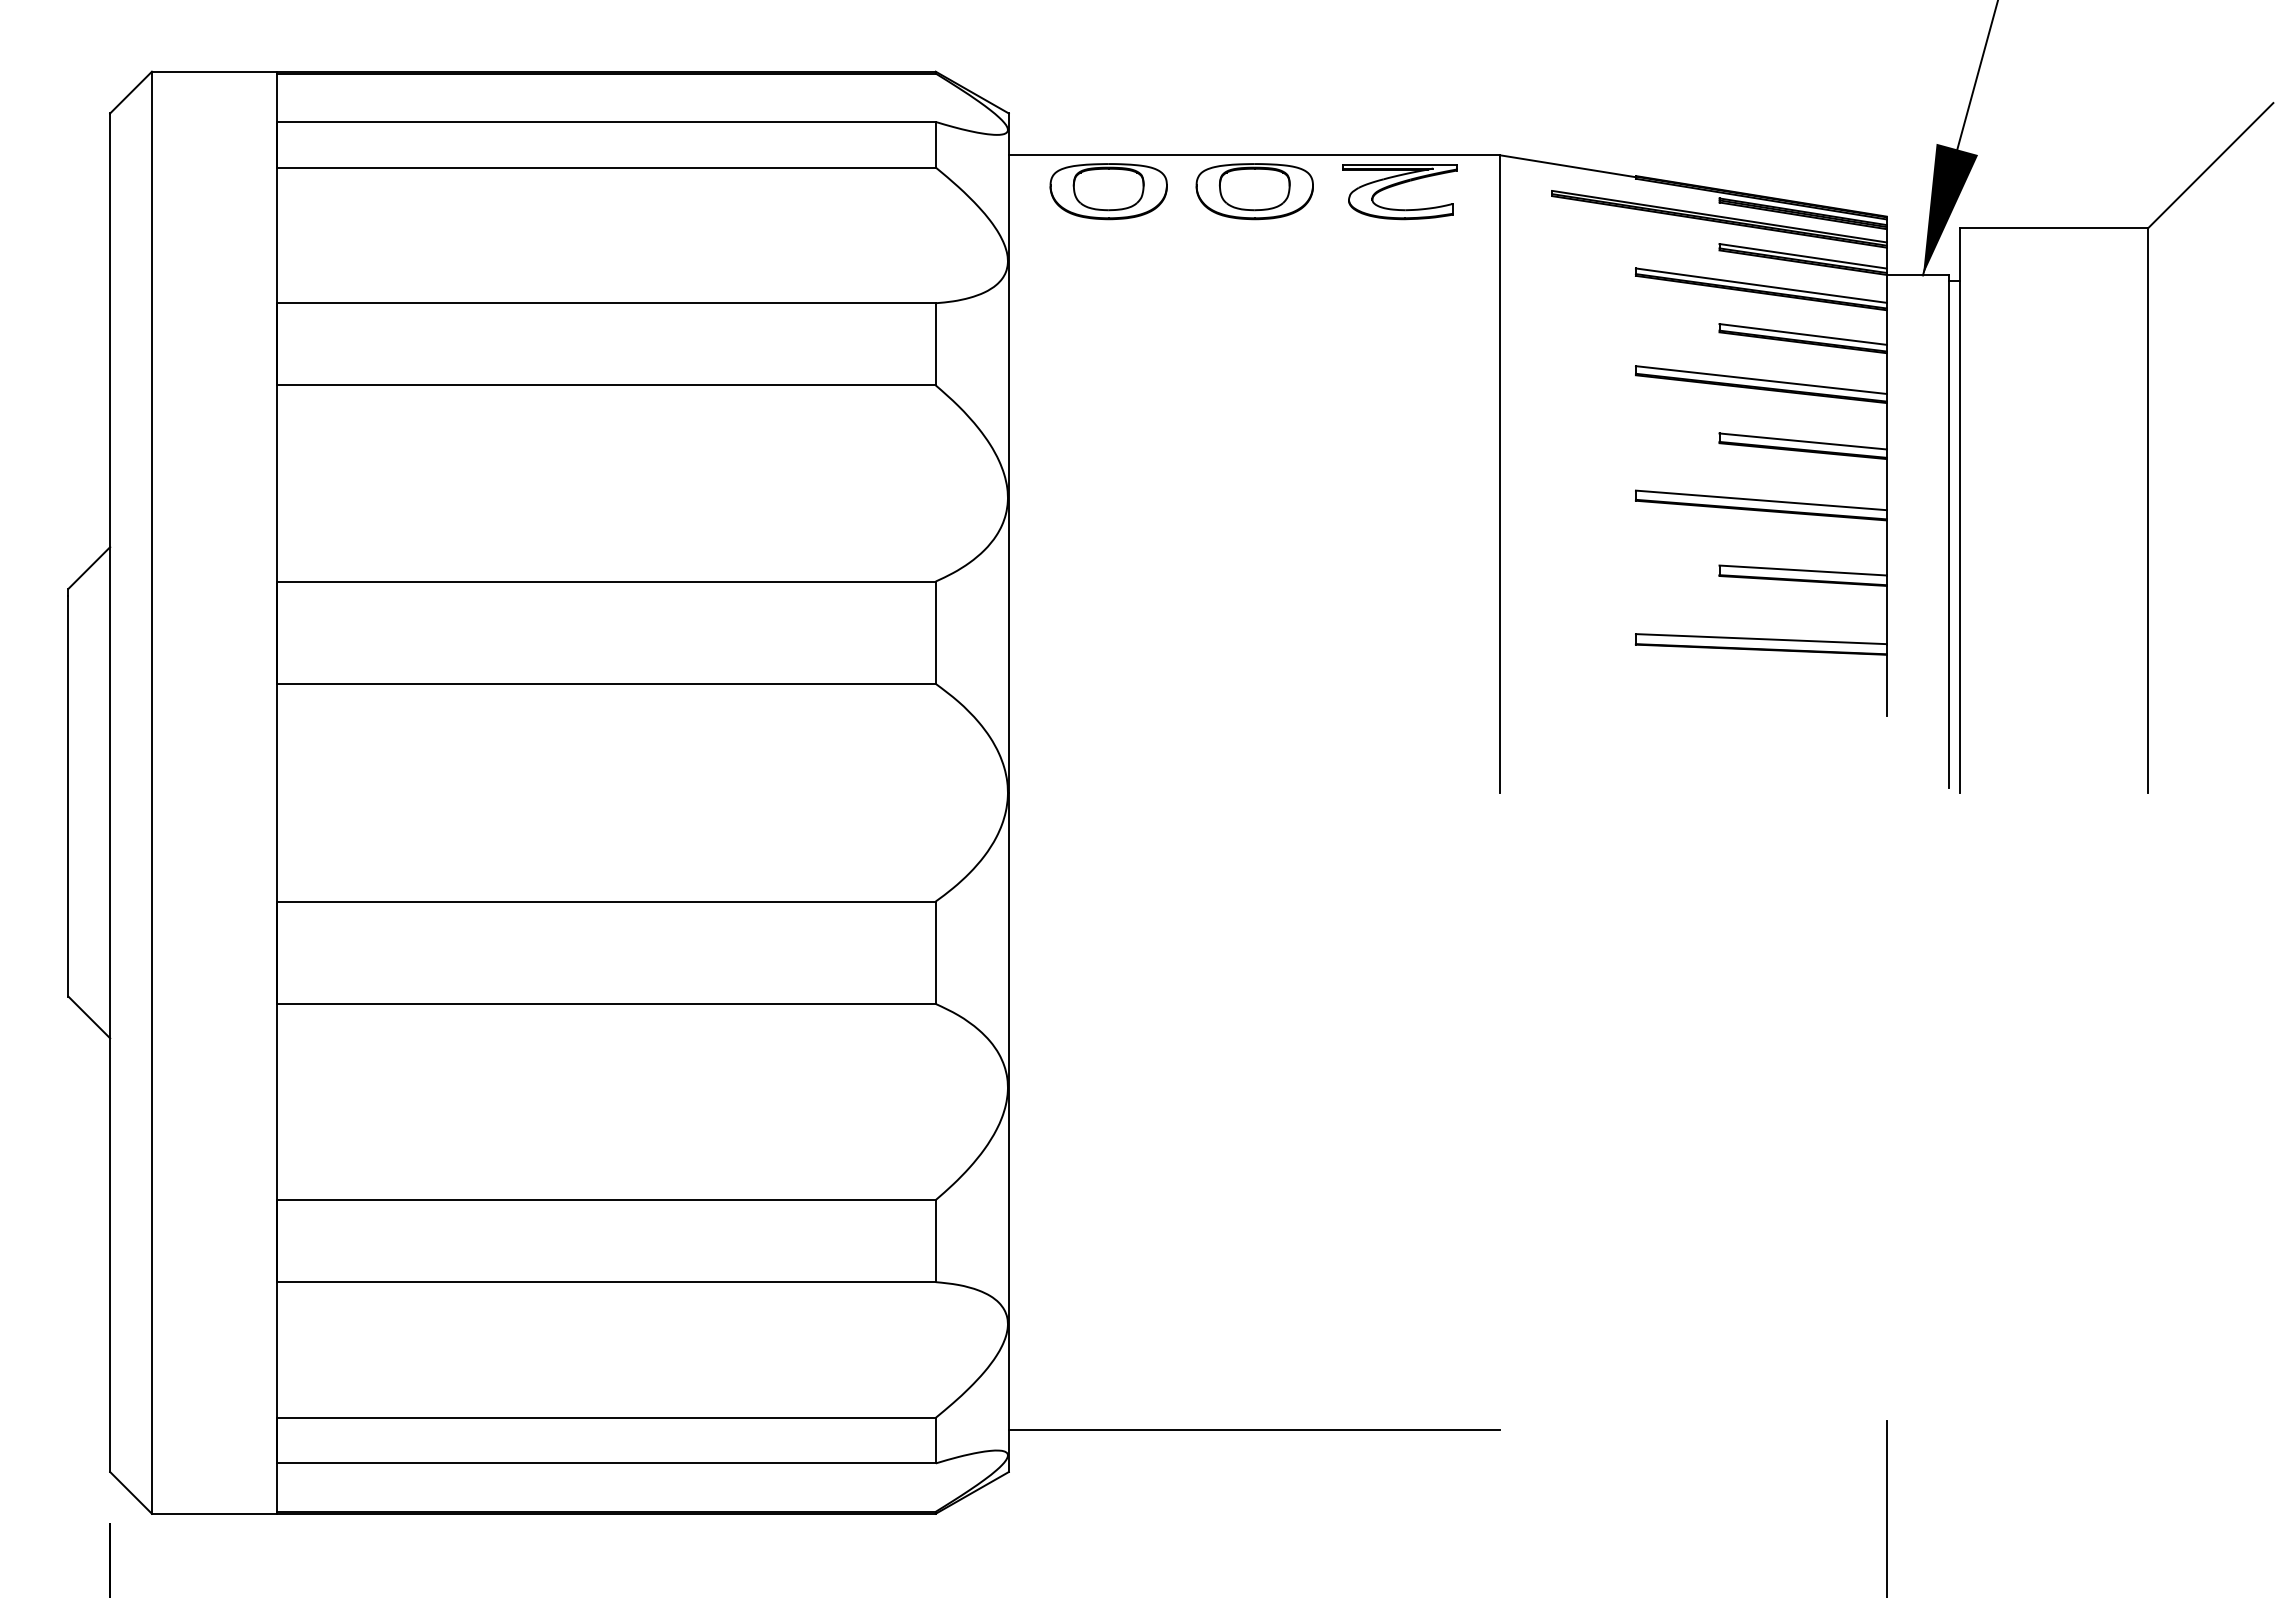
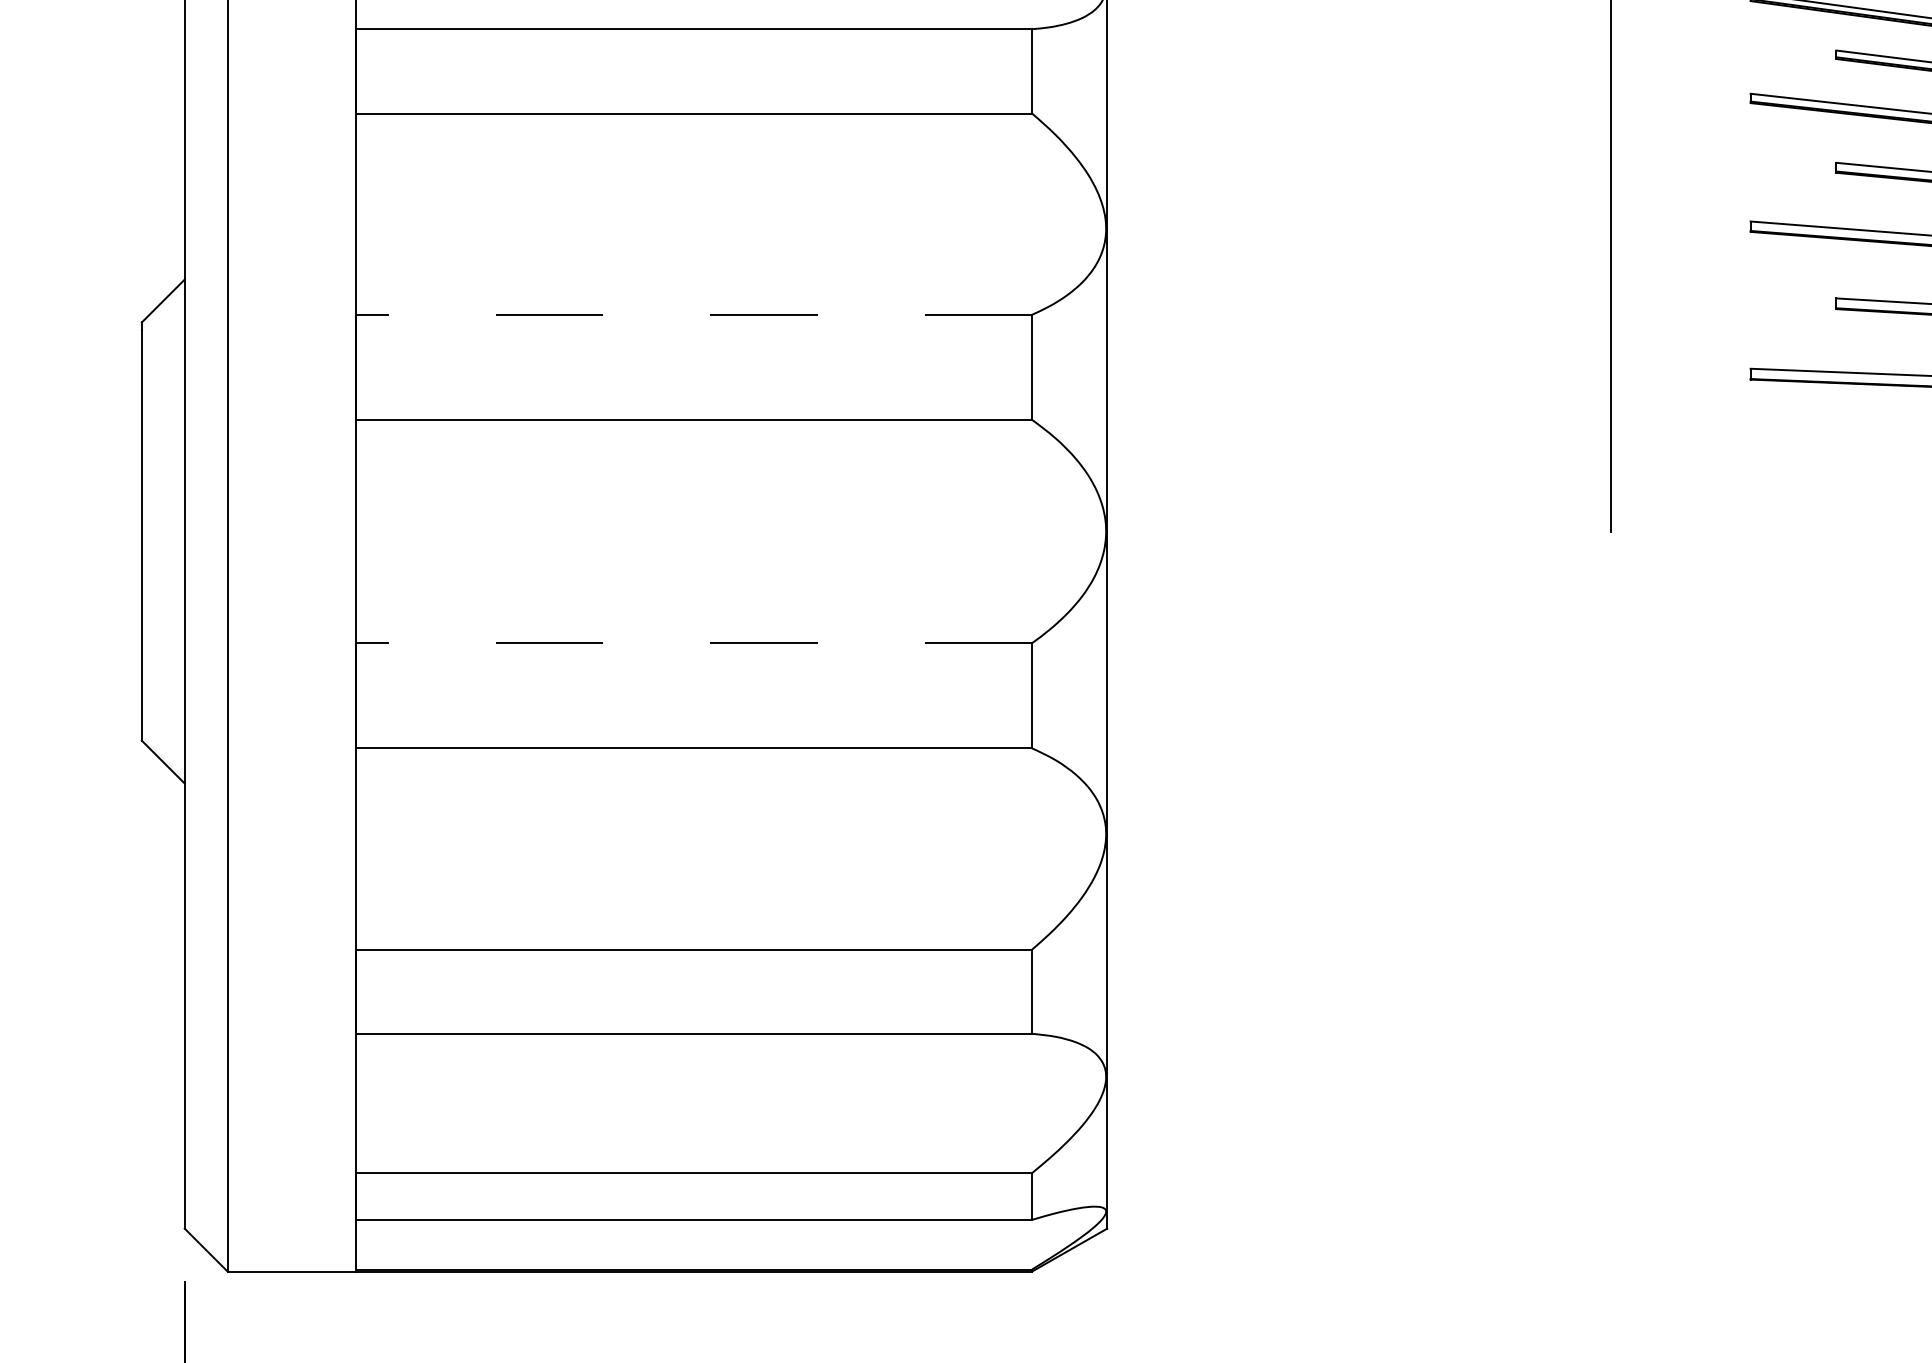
line: (606, 581) -> (694, 314), solid -> dashed
line: (606, 901) -> (694, 643), solid -> dashed
line: (1254, 1430) -> (1359, 1186), removed

